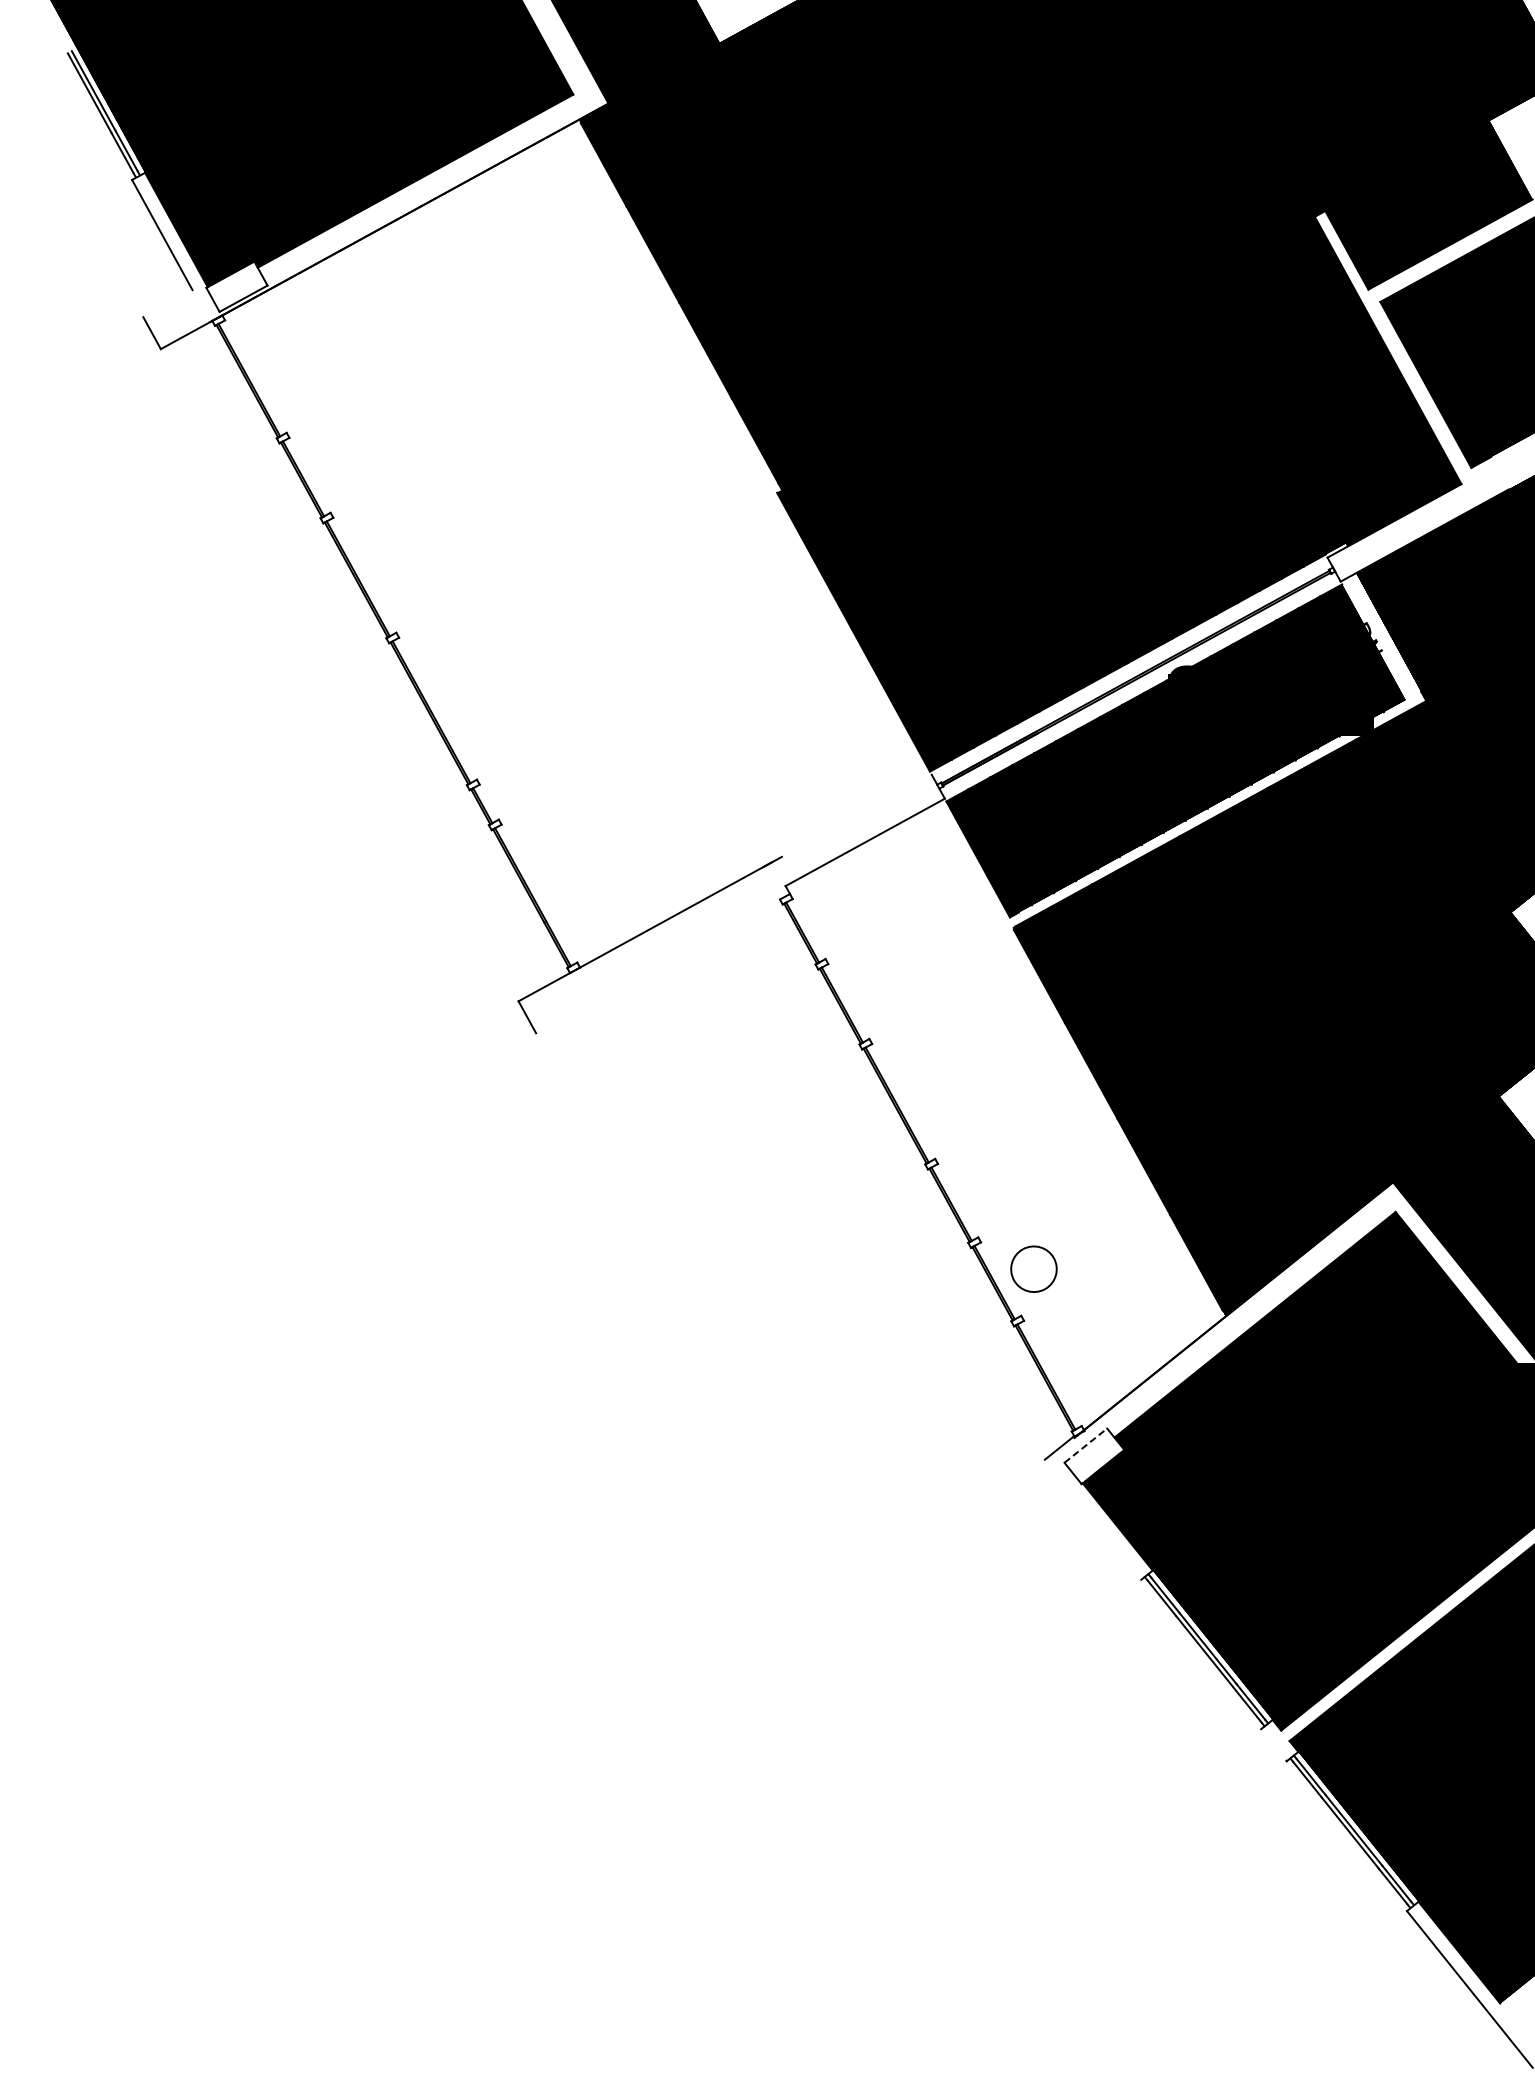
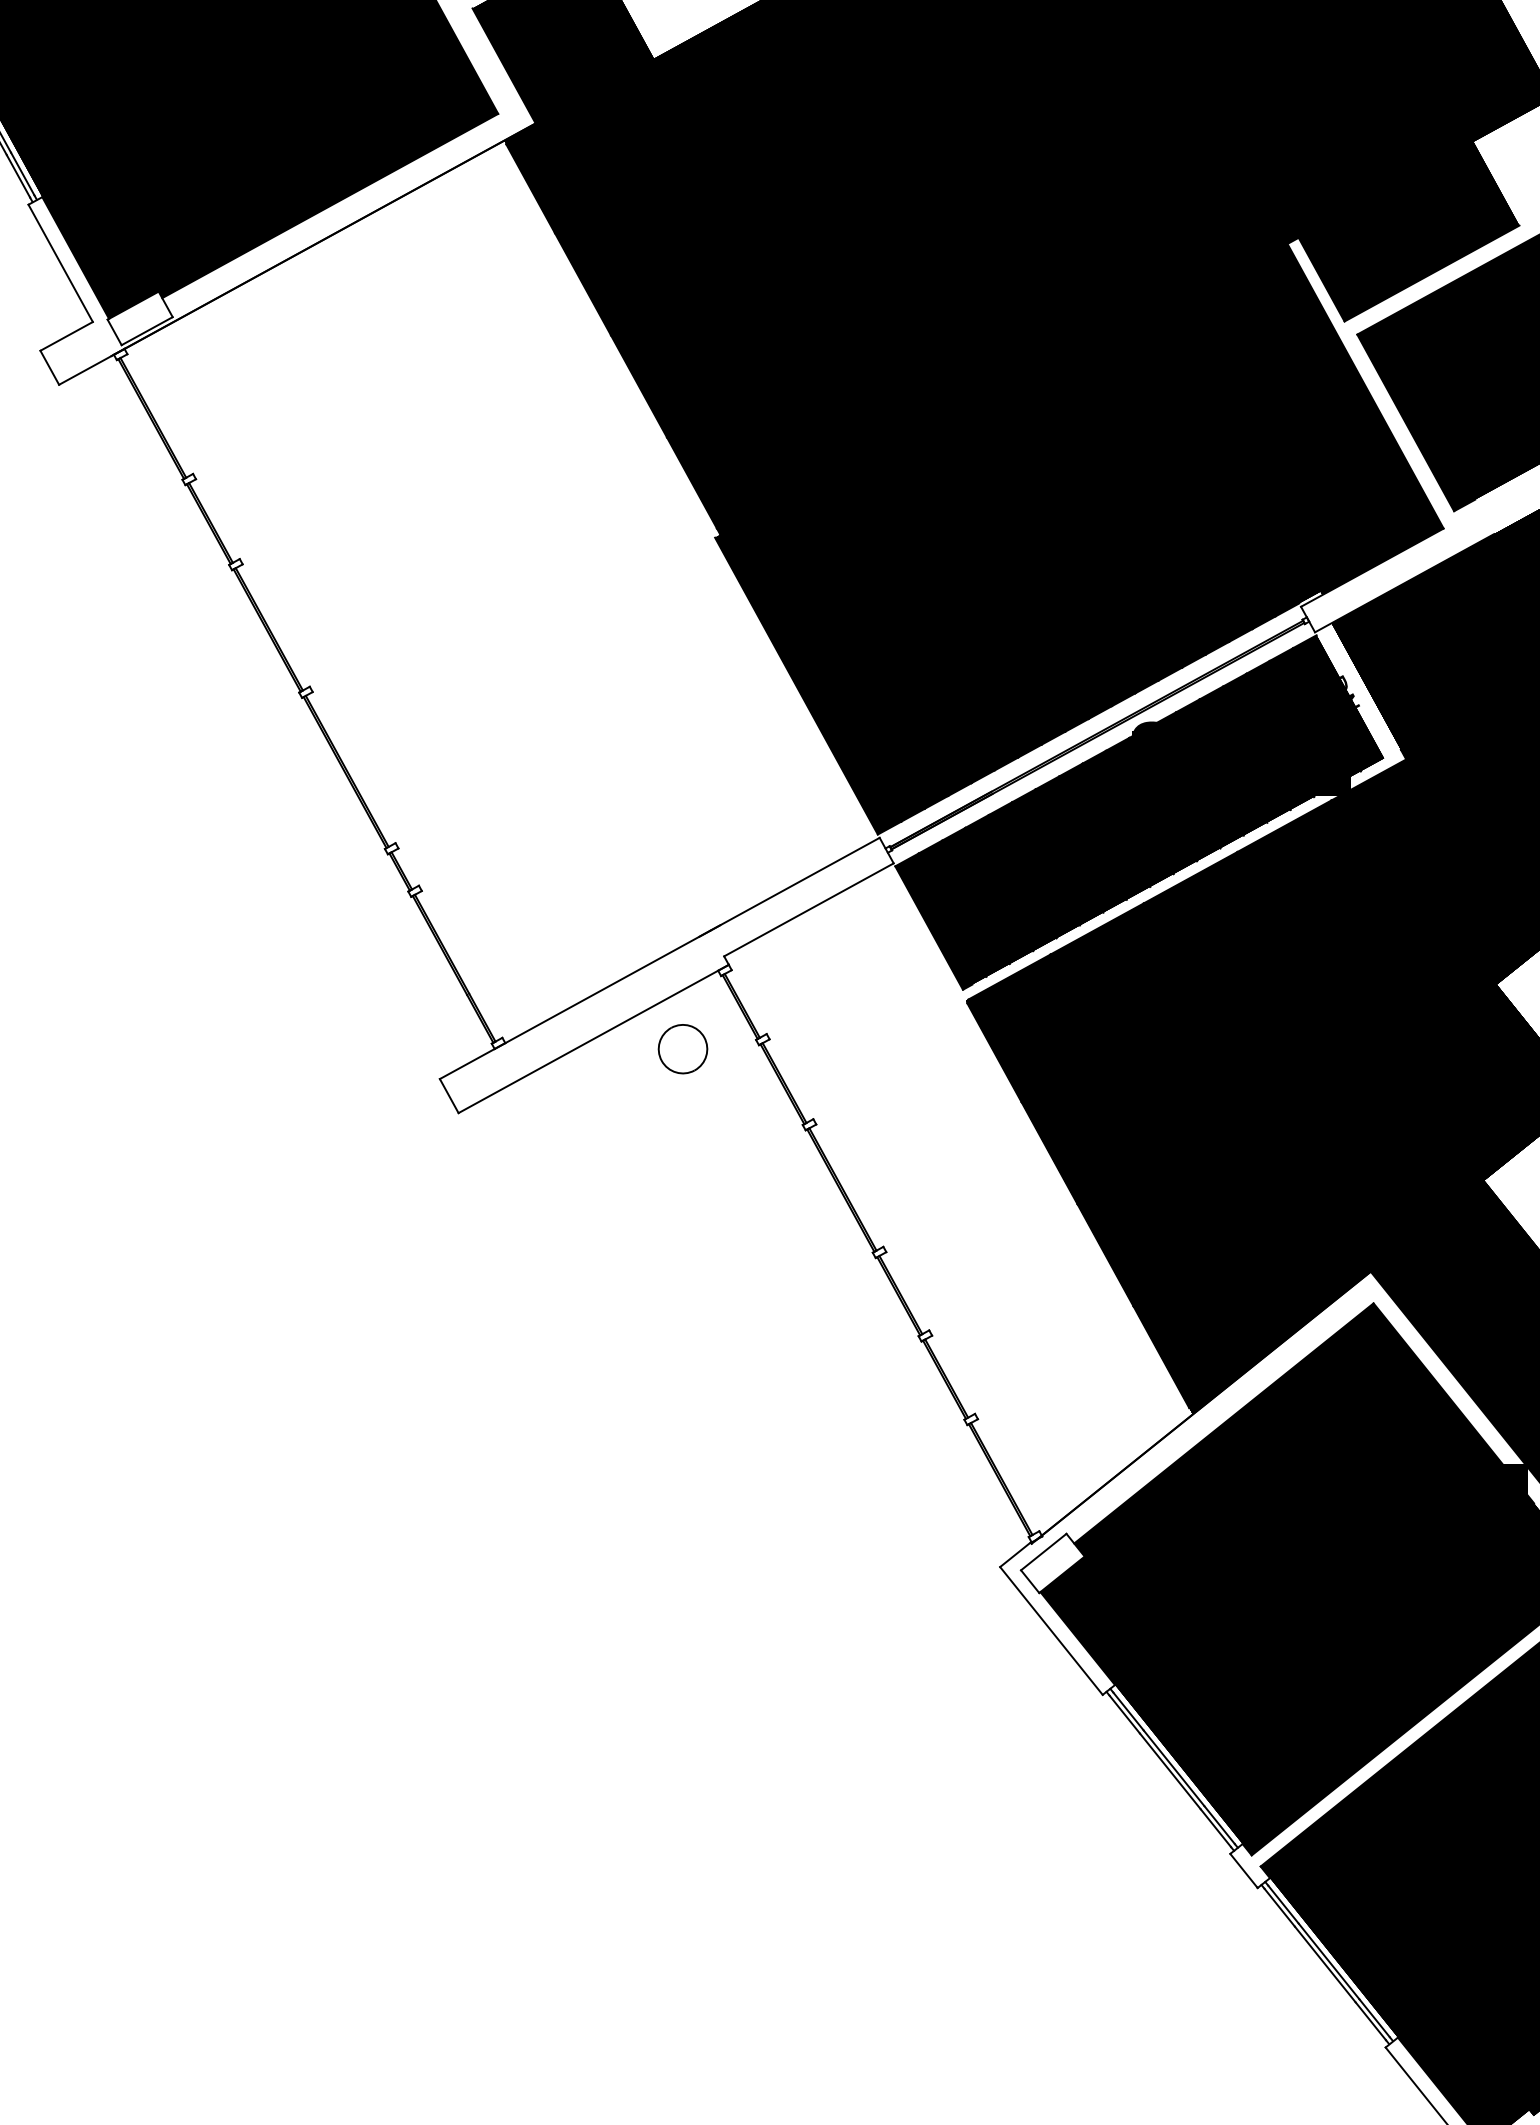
line: (167, 303) -> (66, 336), added
line: (851, 818) -> (794, 884), added
line: (662, 963) -> (593, 1038), added
part: (1033, 1268) -> (682, 1048), moved
line: (1086, 1445) -> (1044, 1551), dashed -> solid
line: (1092, 1519) -> (1050, 1630), added
line: (1273, 1744) -> (1243, 1870), added

